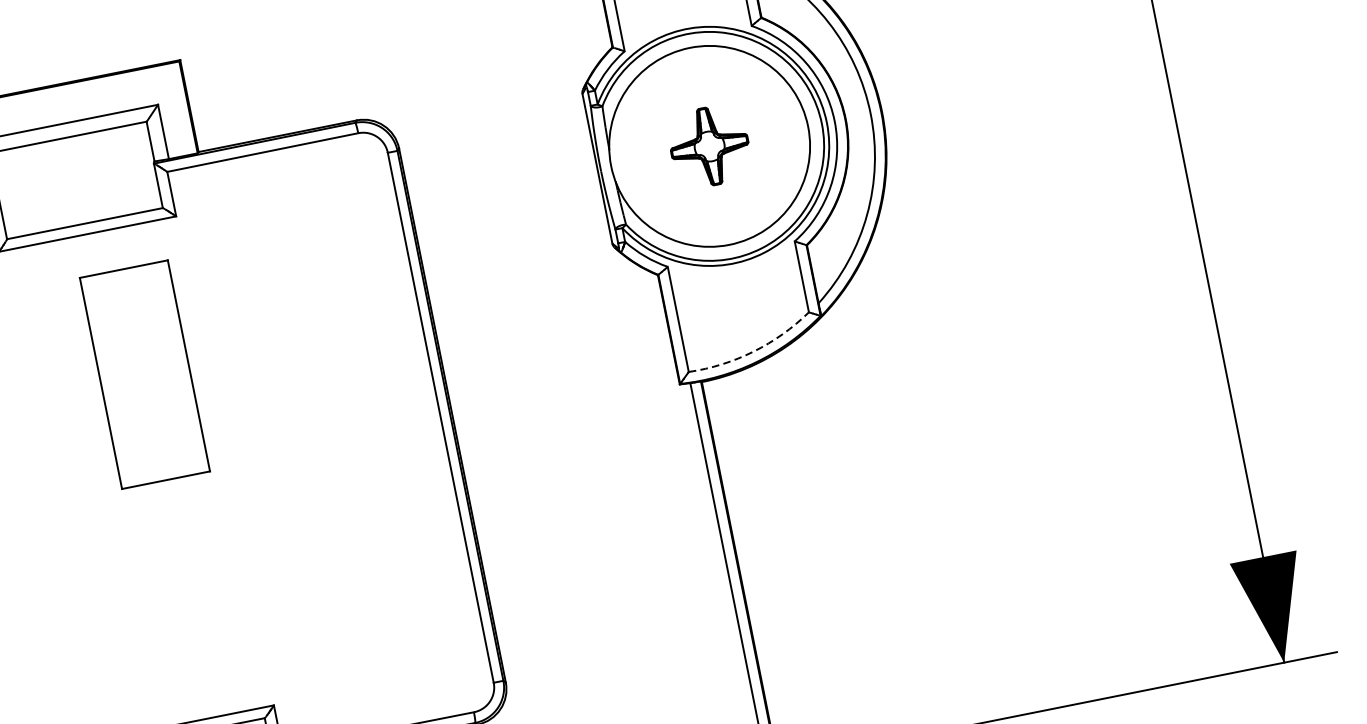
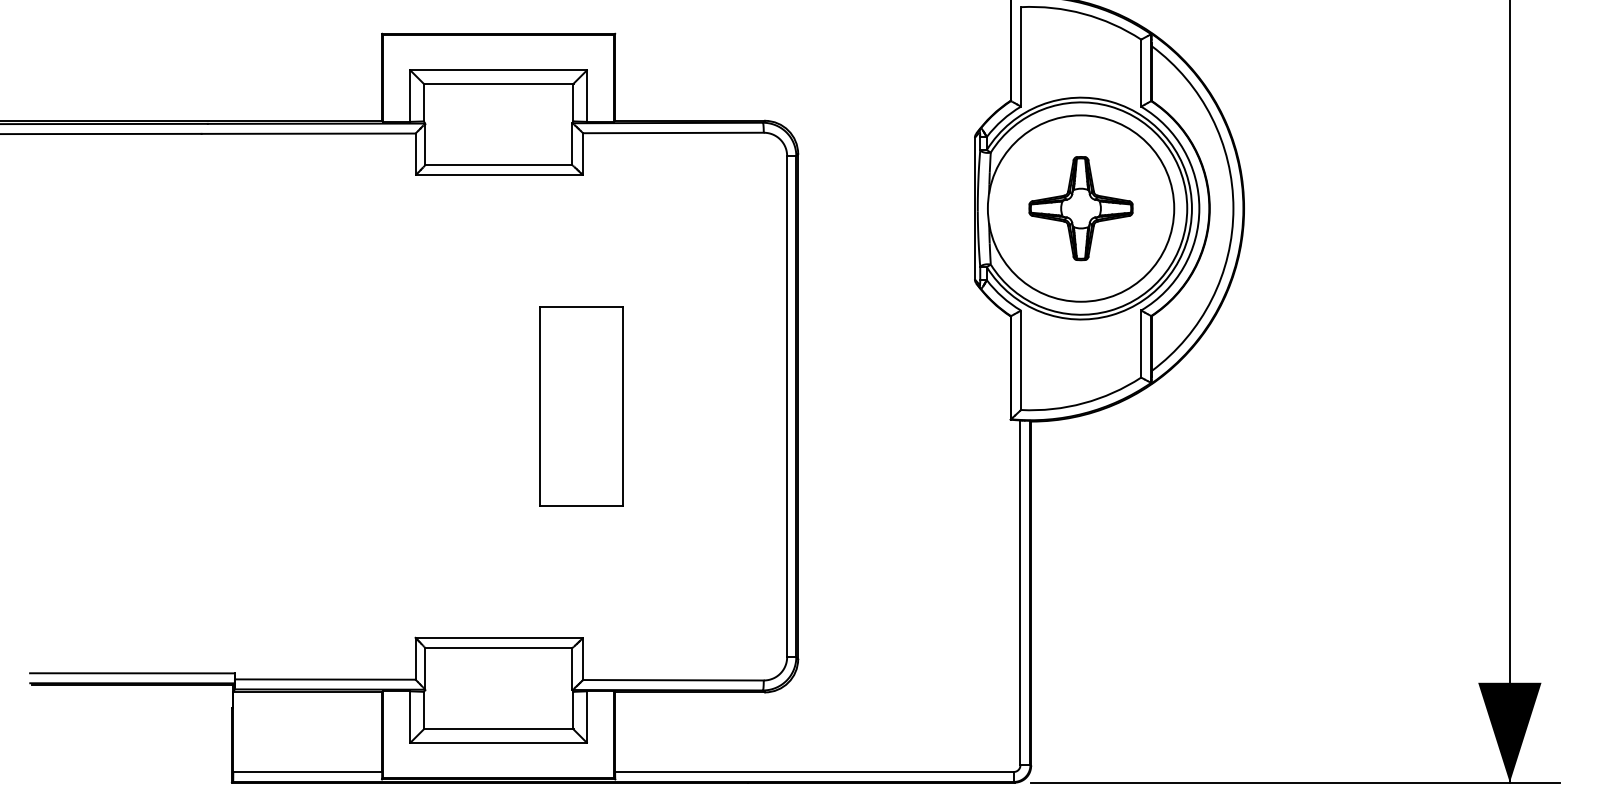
part: (709, 146) -> (1080, 208), size x1.43
arc: (753, 351) -> (1083, 403), dashed -> solid
part: (144, 374) -> (581, 406), moved

